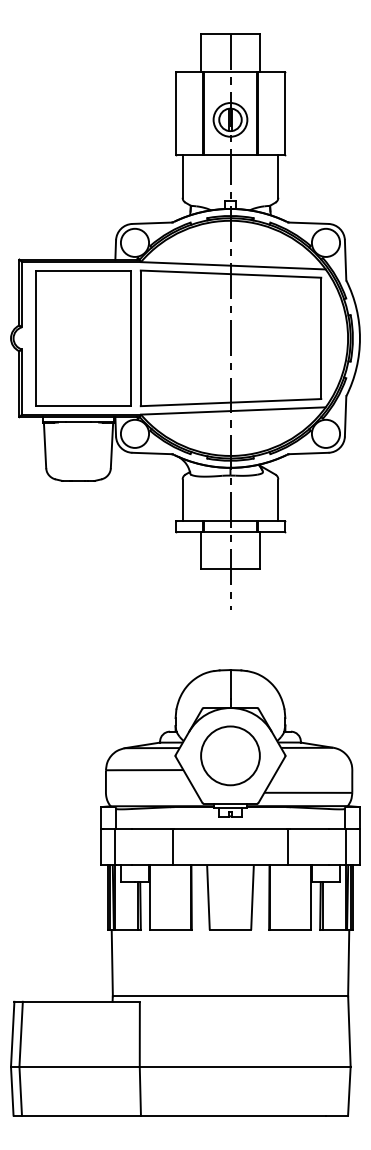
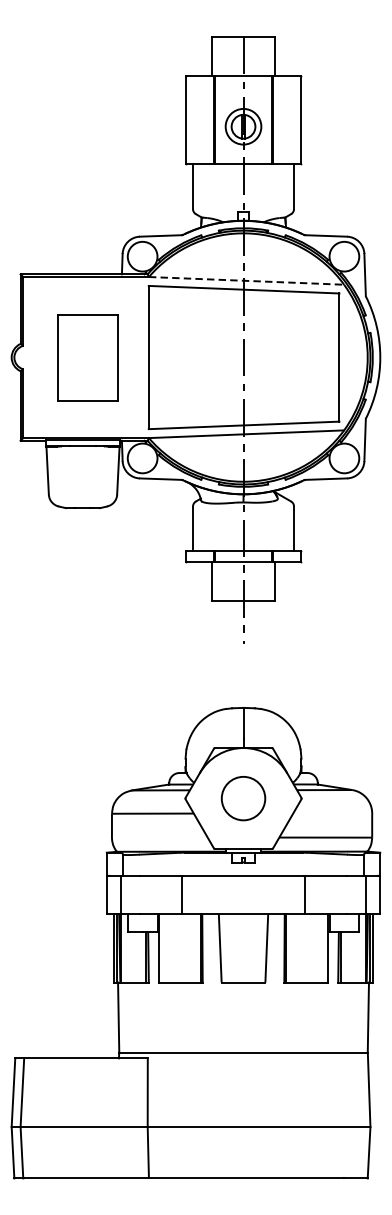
line: (233, 265) -> (246, 280), solid -> dashed
part: (83, 338) -> (88, 357), size x0.6
circle: (230, 755) -> (243, 798), size x0.7

